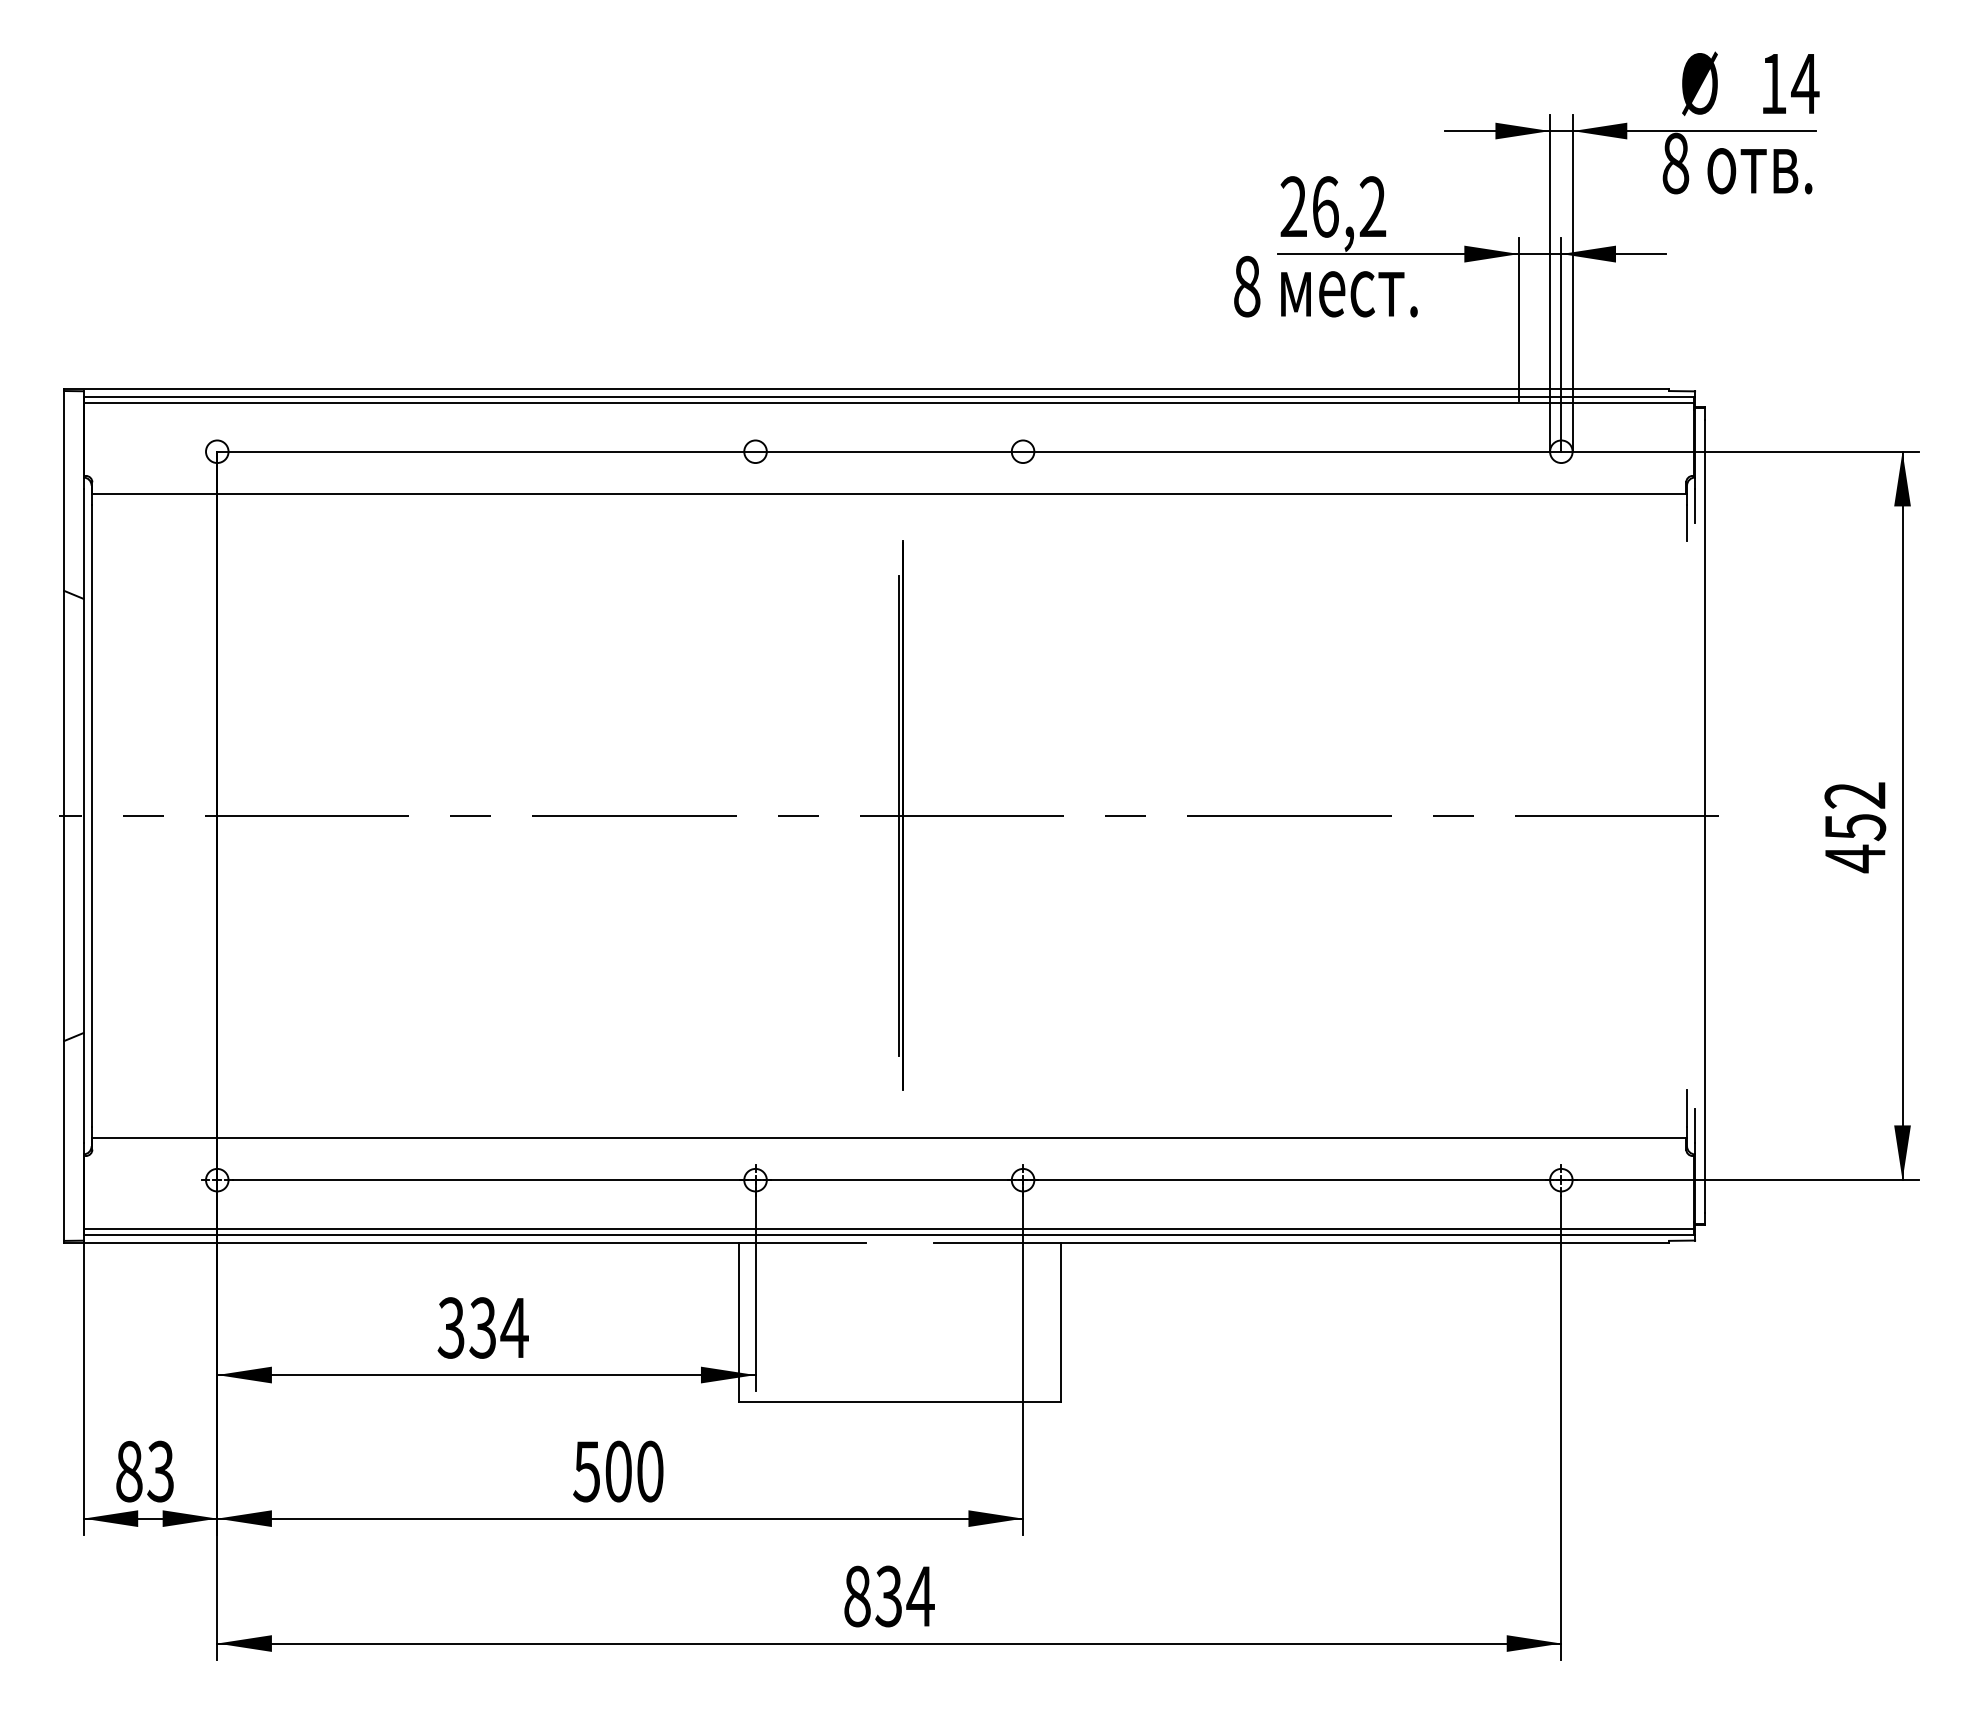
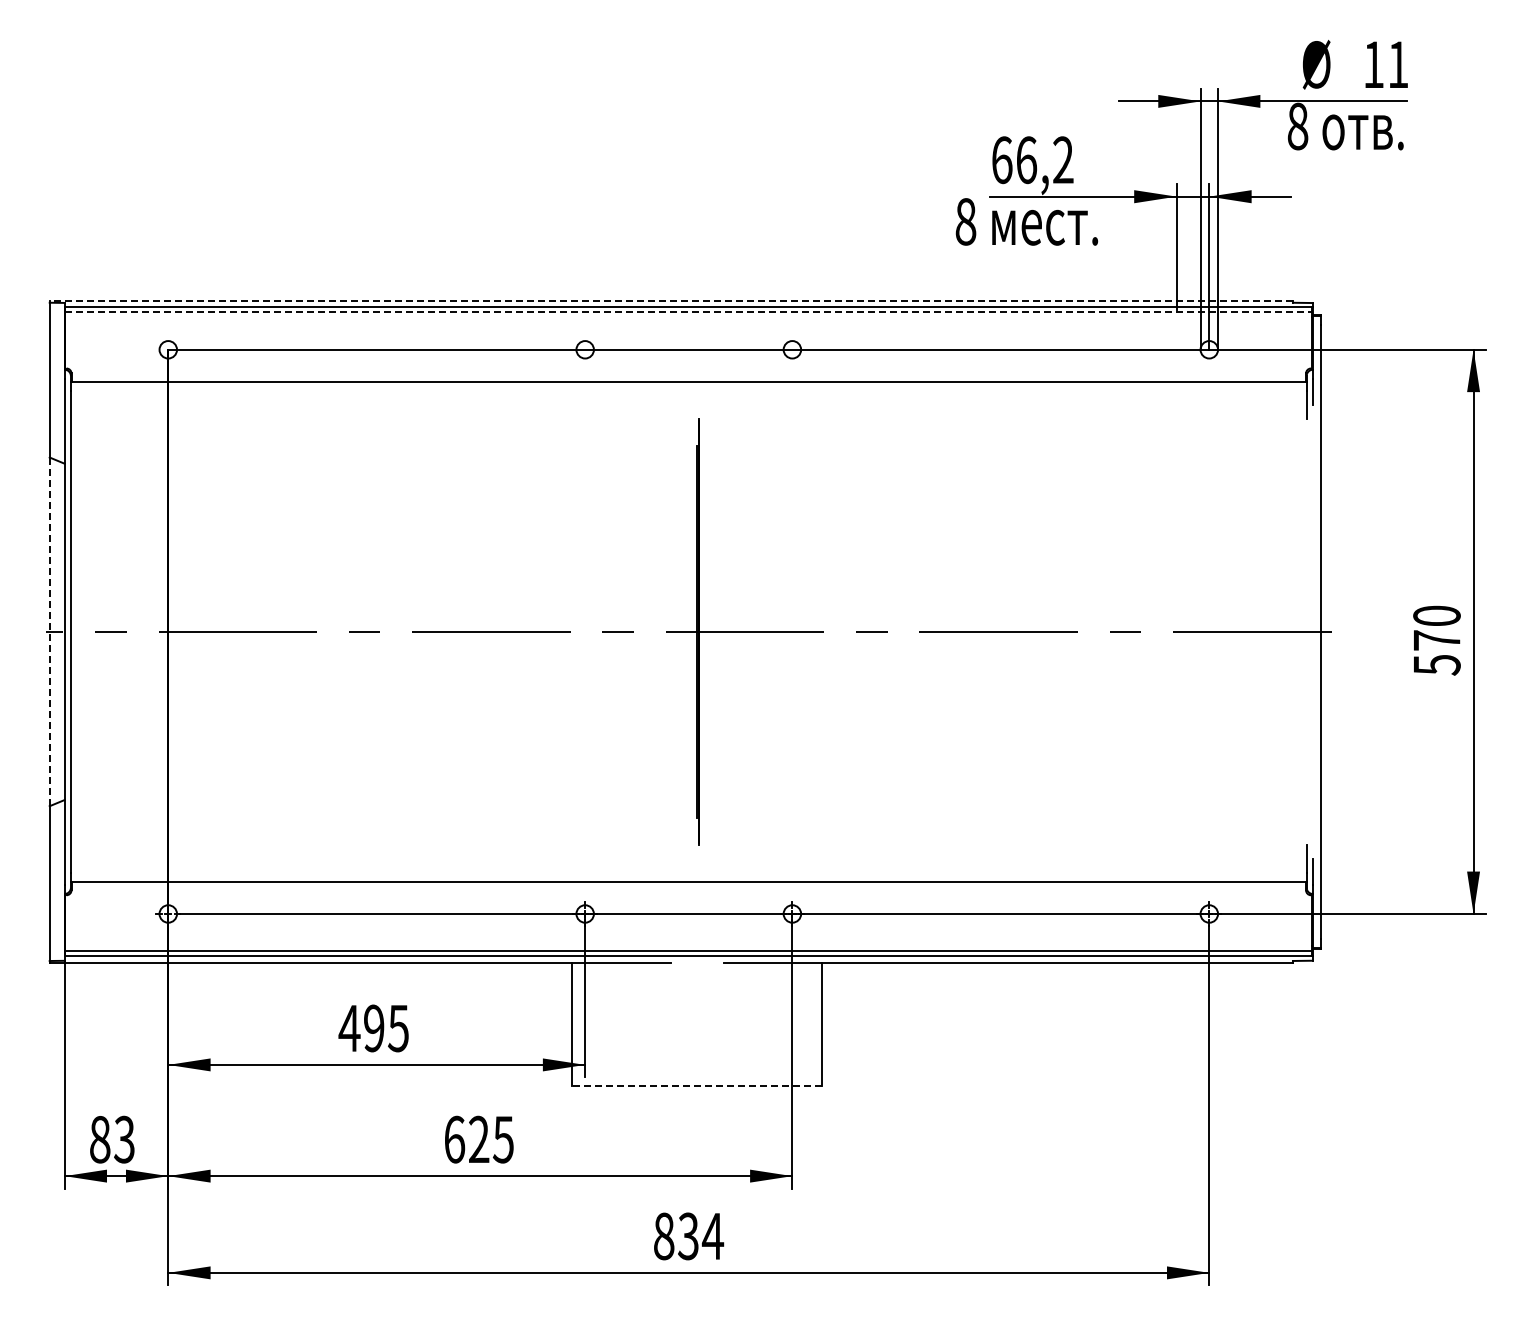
text: (1805, 83) -> (1398, 64), 14 -> 11
text: (1294, 207) -> (1002, 160), 26,2 -> 66,2
line: (866, 389) -> (671, 301), solid -> dashed
line: (890, 403) -> (689, 312), solid -> dashed
line: (63, 816) -> (49, 632), solid -> dashed
text: (1854, 827) -> (1436, 640), 452 -> 570
text: (482, 1328) -> (373, 1028), 334 -> 495
line: (900, 1401) -> (697, 1085), solid -> dashed
text: (617, 1471) -> (478, 1139), 500 -> 625

